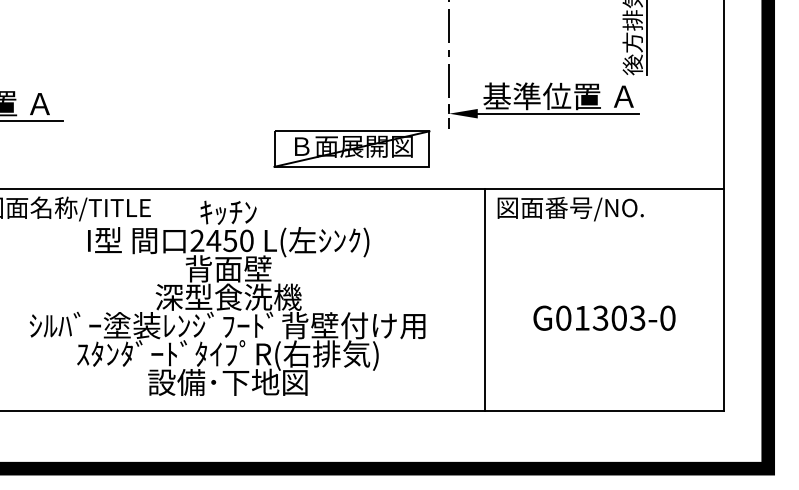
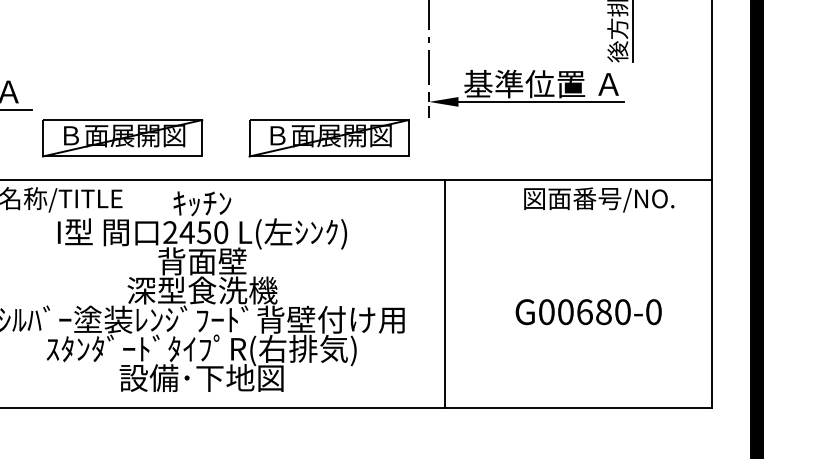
part: (150, 148) -> (122, 137), added
text: (570, 209) -> (599, 200), moved
line: (484, 300) -> (444, 293), moved
text: (609, 317) -> (593, 311), G01303-0 -> G00680-0

